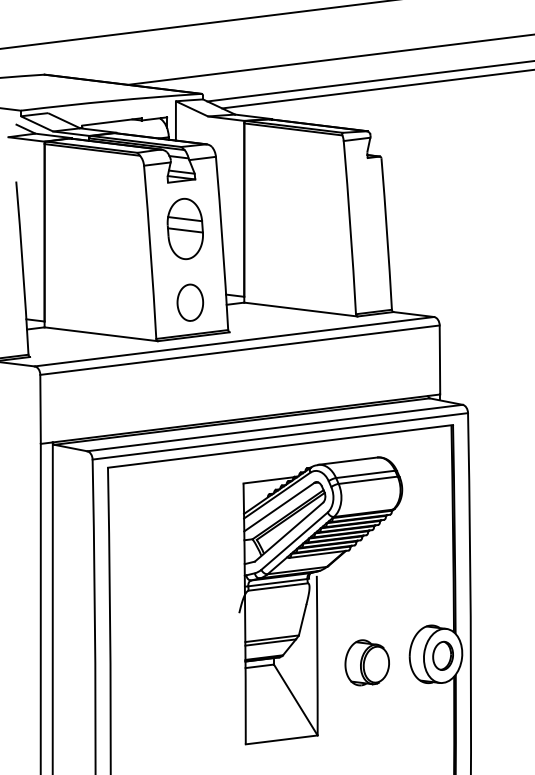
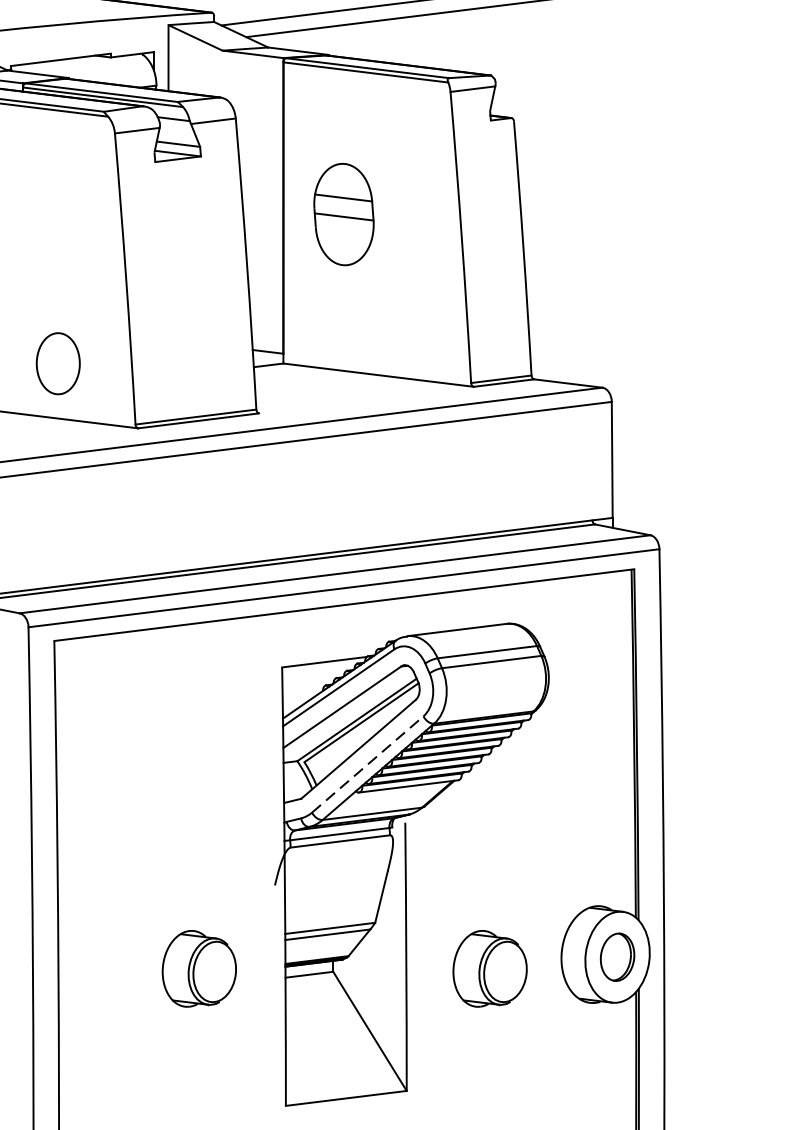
part: (184, 228) -> (342, 213), moved
part: (190, 302) -> (58, 363), moved
line: (294, 541) -> (367, 764), solid -> dashed
part: (193, 662) -> (198, 968), added

